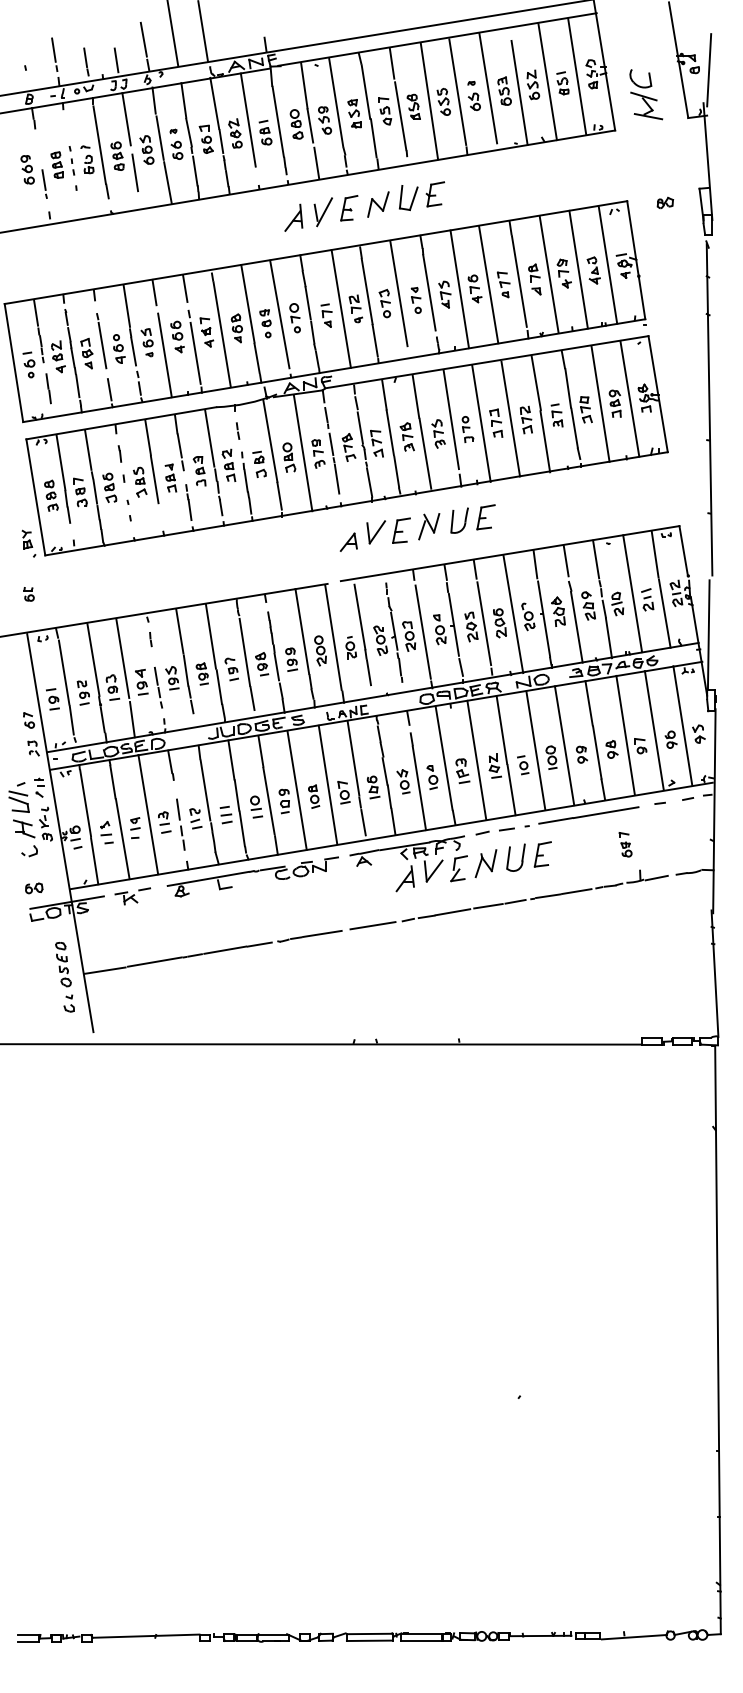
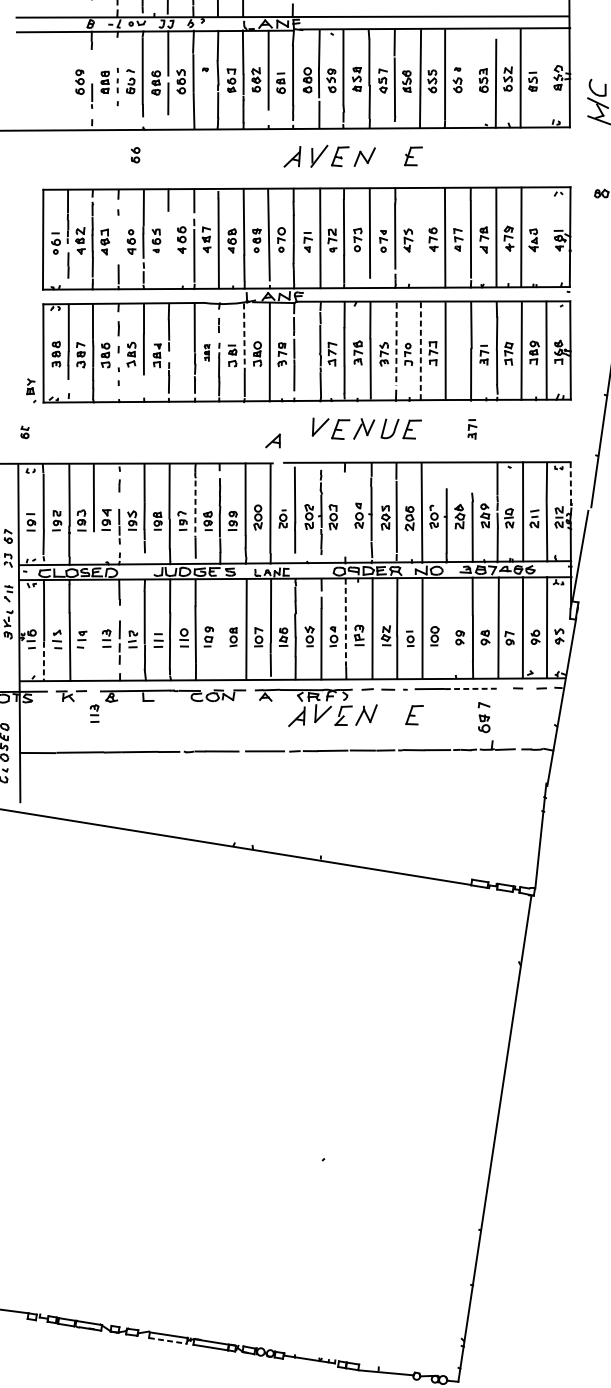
line: (577, 76) -> (545, 77), removed
line: (488, 88) -> (470, 75), removed
part: (176, 149) -> (135, 154), moved
part: (408, 198) -> (390, 156), removed
line: (607, 264) -> (545, 236), removed
line: (459, 289) -> (420, 237), removed
line: (102, 345) -> (118, 236), removed
line: (164, 355) -> (168, 253), removed
line: (451, 419) -> (396, 344), solid -> dashed
part: (525, 419) -> (457, 353), removed
line: (481, 423) -> (420, 351), solid -> dashed
line: (270, 441) -> (244, 338), solid -> dashed
part: (348, 447) -> (308, 353), removed
part: (228, 464) -> (206, 351), size x0.6
part: (199, 471) -> (181, 353), removed
part: (556, 505) -> (471, 428), added
part: (348, 541) -> (273, 440), moved
line: (683, 551) -> (570, 483), solid -> dashed
line: (565, 560) -> (472, 475), removed
line: (535, 564) -> (446, 474), removed
line: (422, 631) -> (344, 515), removed
line: (244, 652) -> (195, 508), solid -> dashed
line: (132, 719) -> (93, 549), removed
line: (564, 745) -> (446, 628), removed
line: (444, 758) -> (346, 622), solid -> dashed
line: (296, 789) -> (219, 628), removed
line: (606, 812) -> (472, 688), solid -> dashed
line: (148, 814) -> (94, 629), removed
part: (625, 844) -> (484, 717), size x1.4
part: (515, 857) -> (391, 713), removed
line: (94, 861) -> (43, 661), solid -> dashed
part: (164, 913) -> (94, 713), added
line: (369, 1640) -> (167, 1340), solid -> dashed

